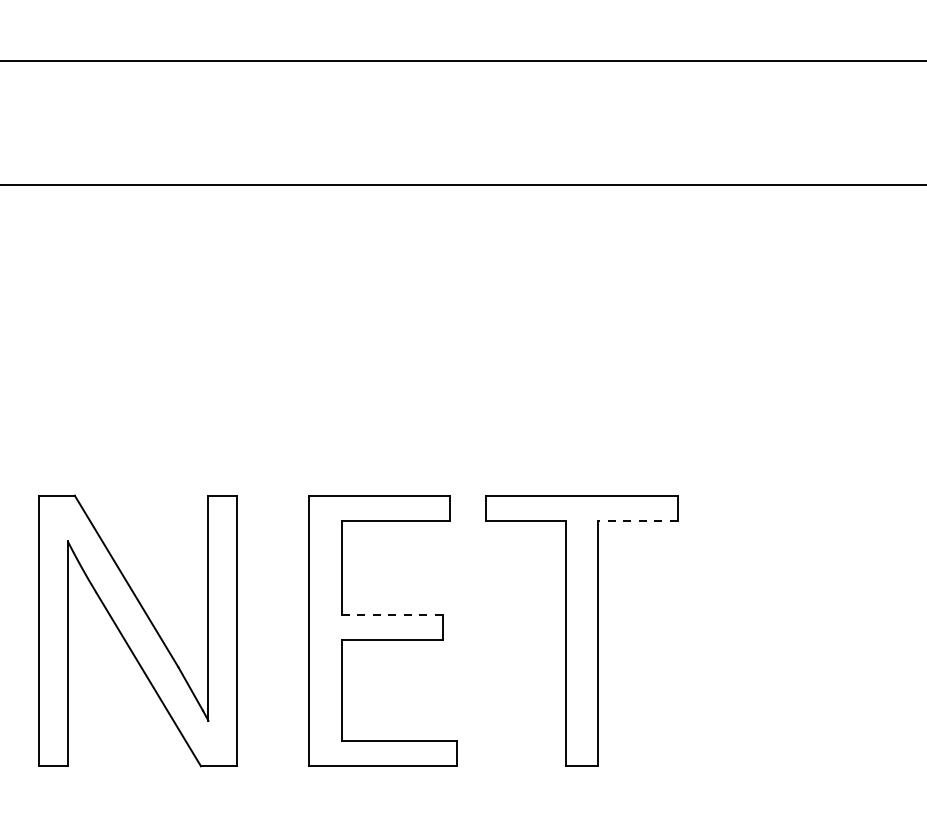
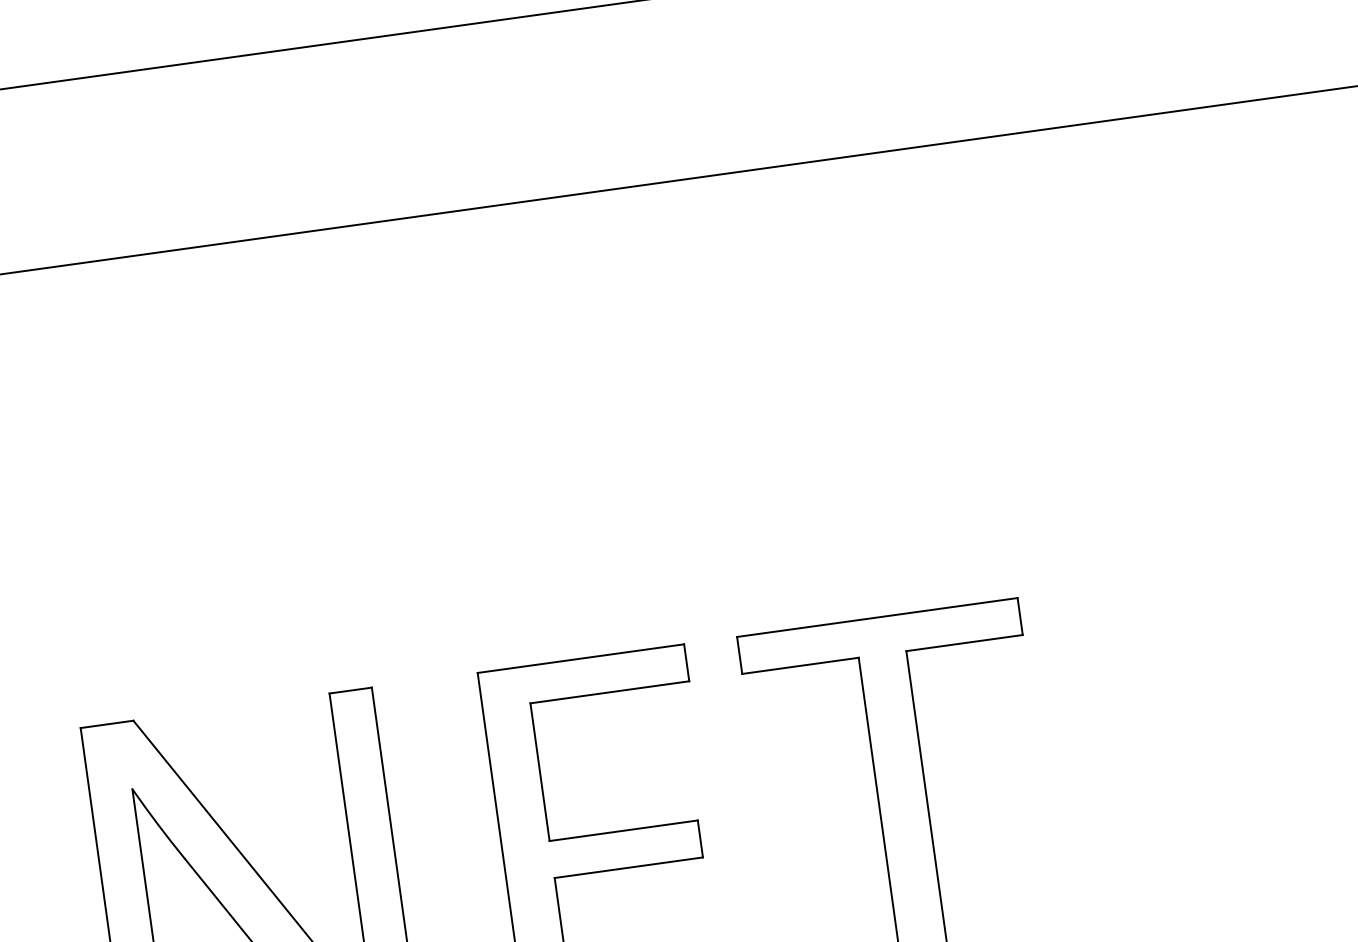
line: (637, 520) -> (963, 642), dashed -> solid
line: (392, 614) -> (623, 830), dashed -> solid

